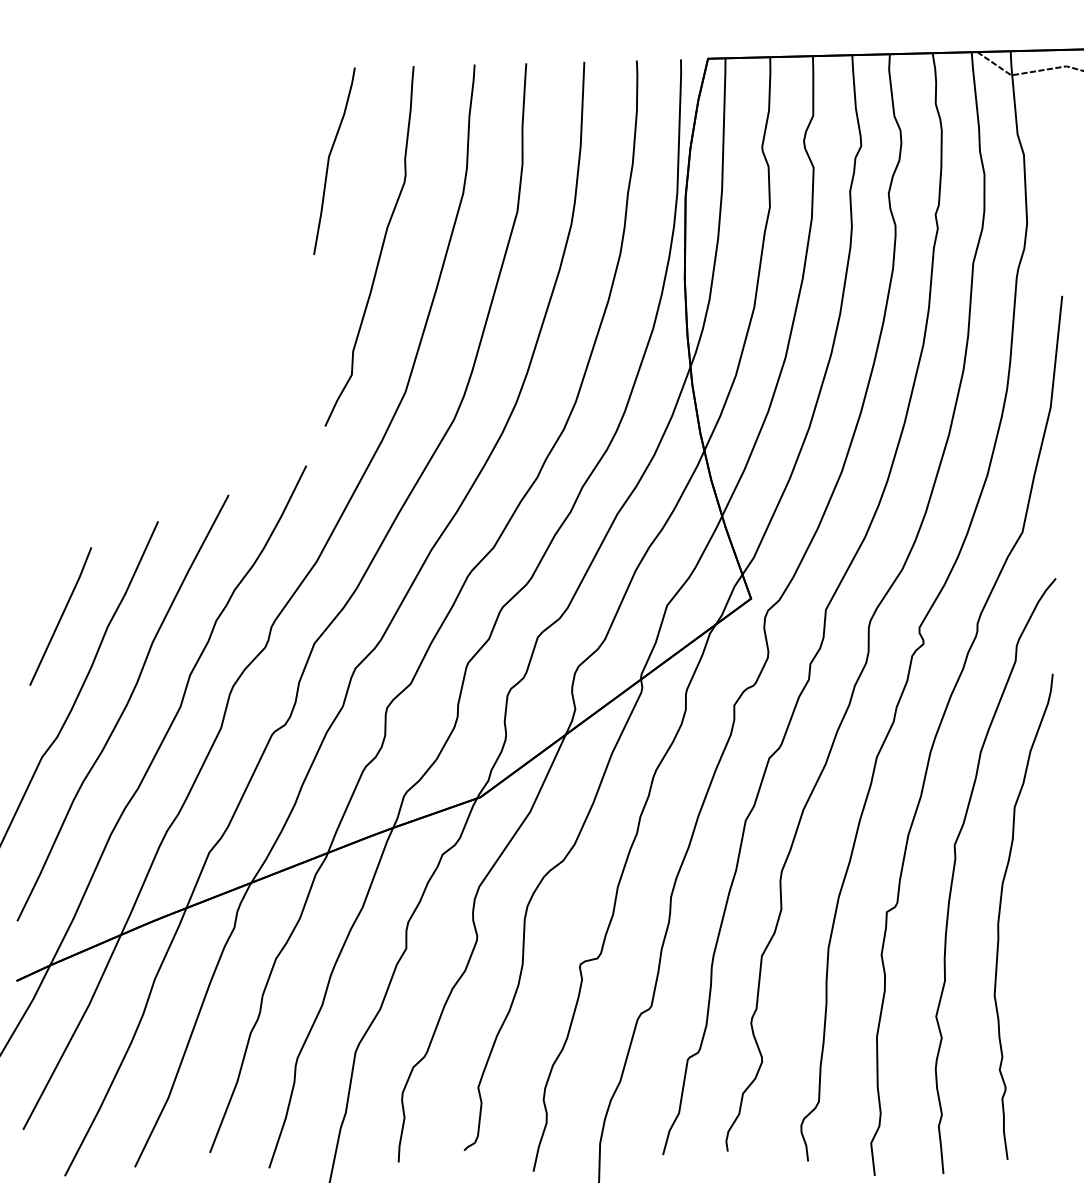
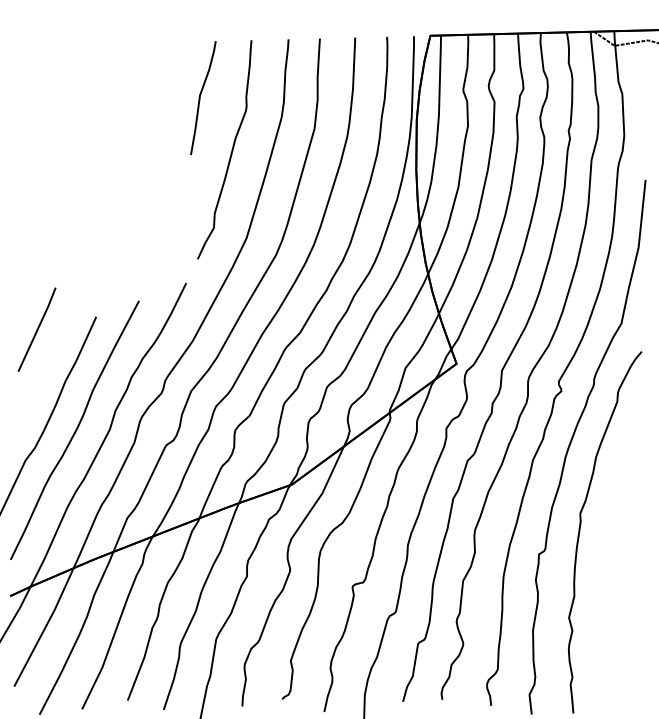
line: (59, 616) -> (36, 329), moved
curve: (1001, 915) -> (608, 556), removed

